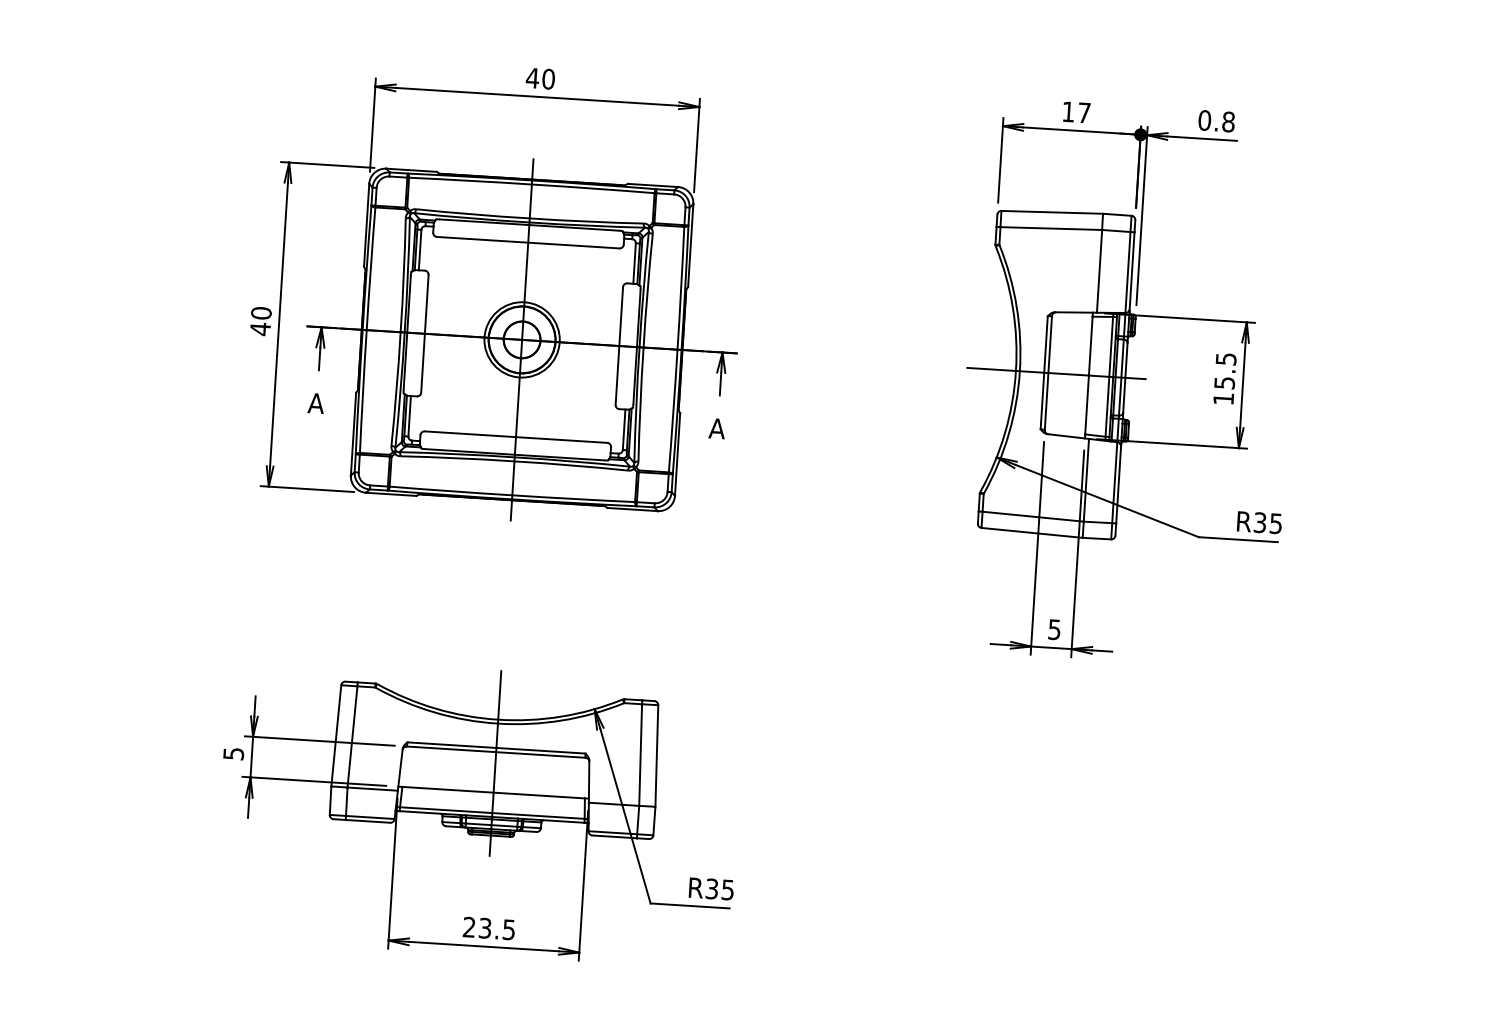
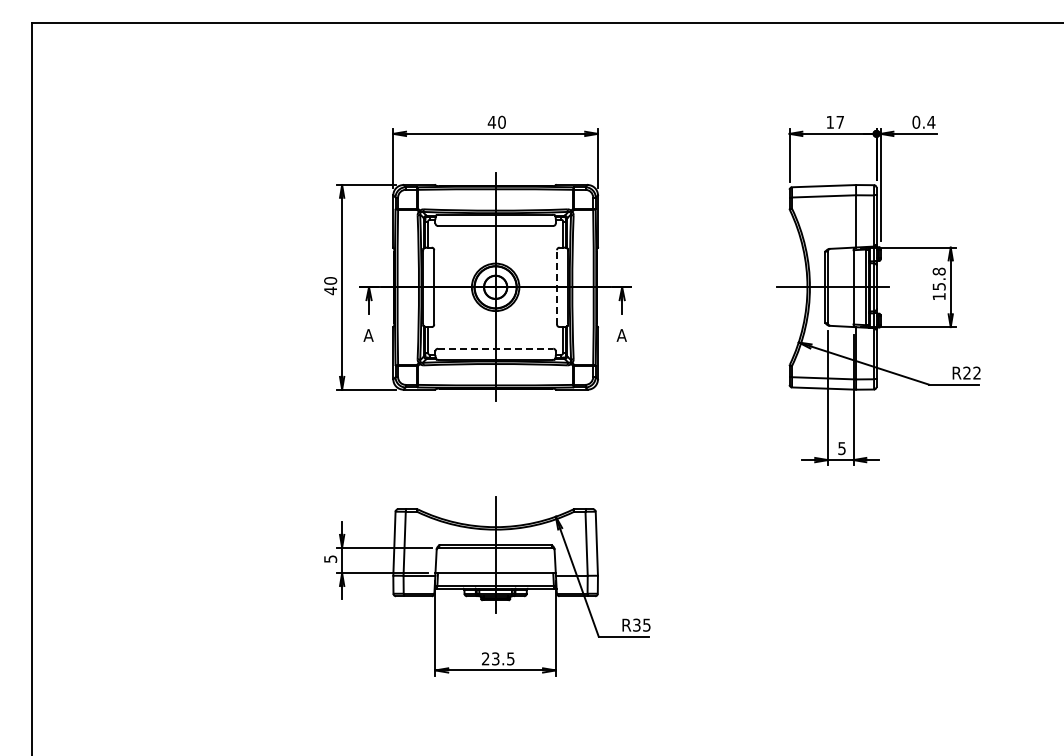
text: (1228, 120) -> (931, 121), 0.8 -> 0.4
line: (620, 344) -> (557, 286), solid -> dashed
text: (1225, 358) -> (938, 271), 15.5 -> 15.8
line: (515, 436) -> (495, 348), solid -> dashed
text: (1267, 522) -> (971, 372), R35 -> R22

